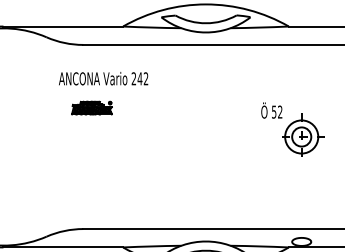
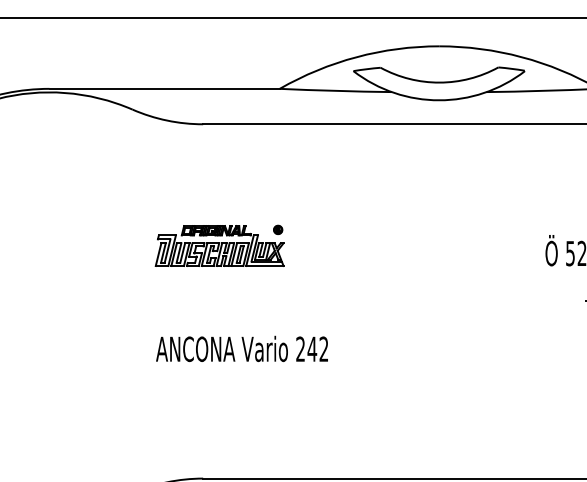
text: (103, 78) -> (241, 348), moved
part: (91, 107) -> (218, 244), size x1.67

